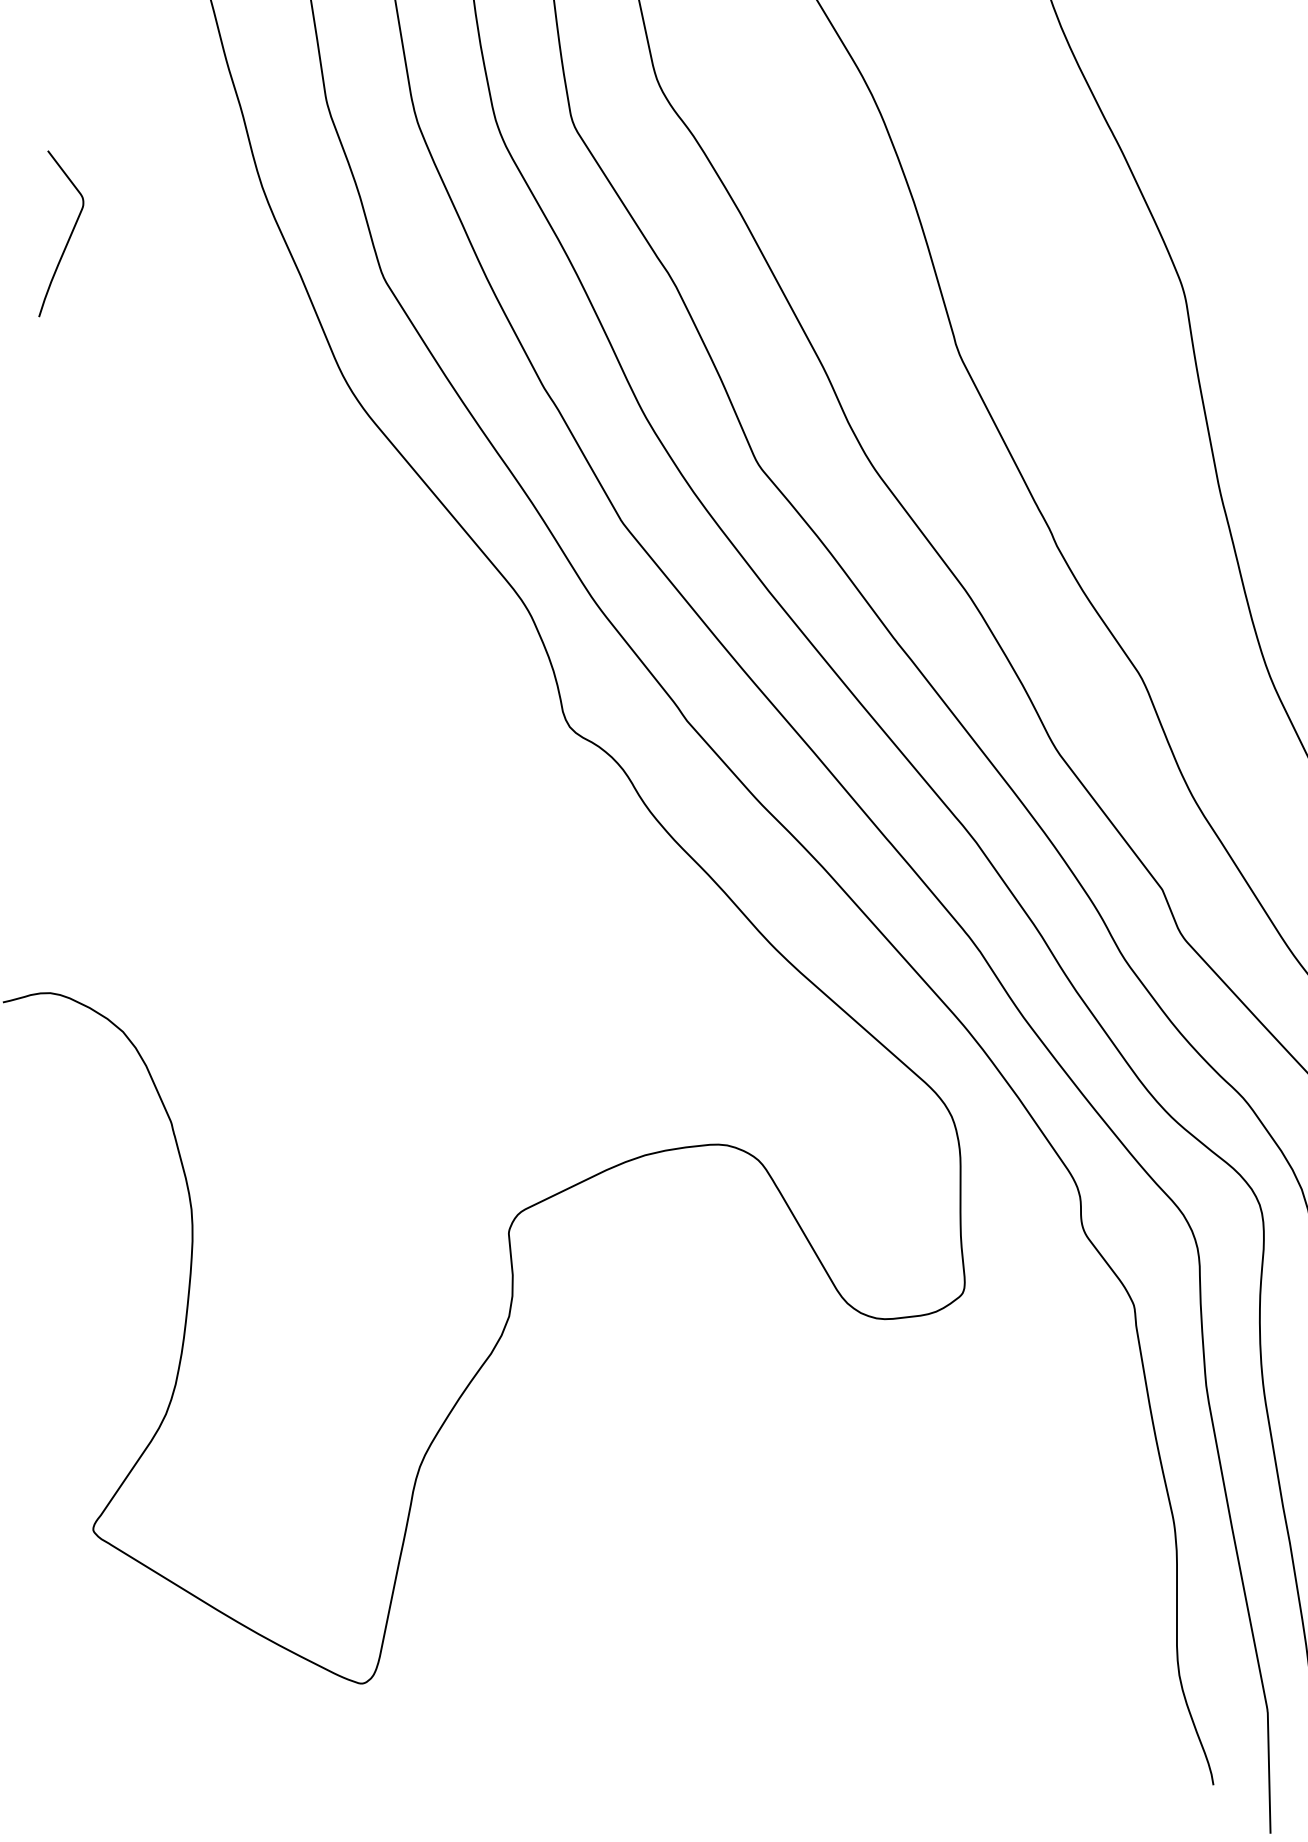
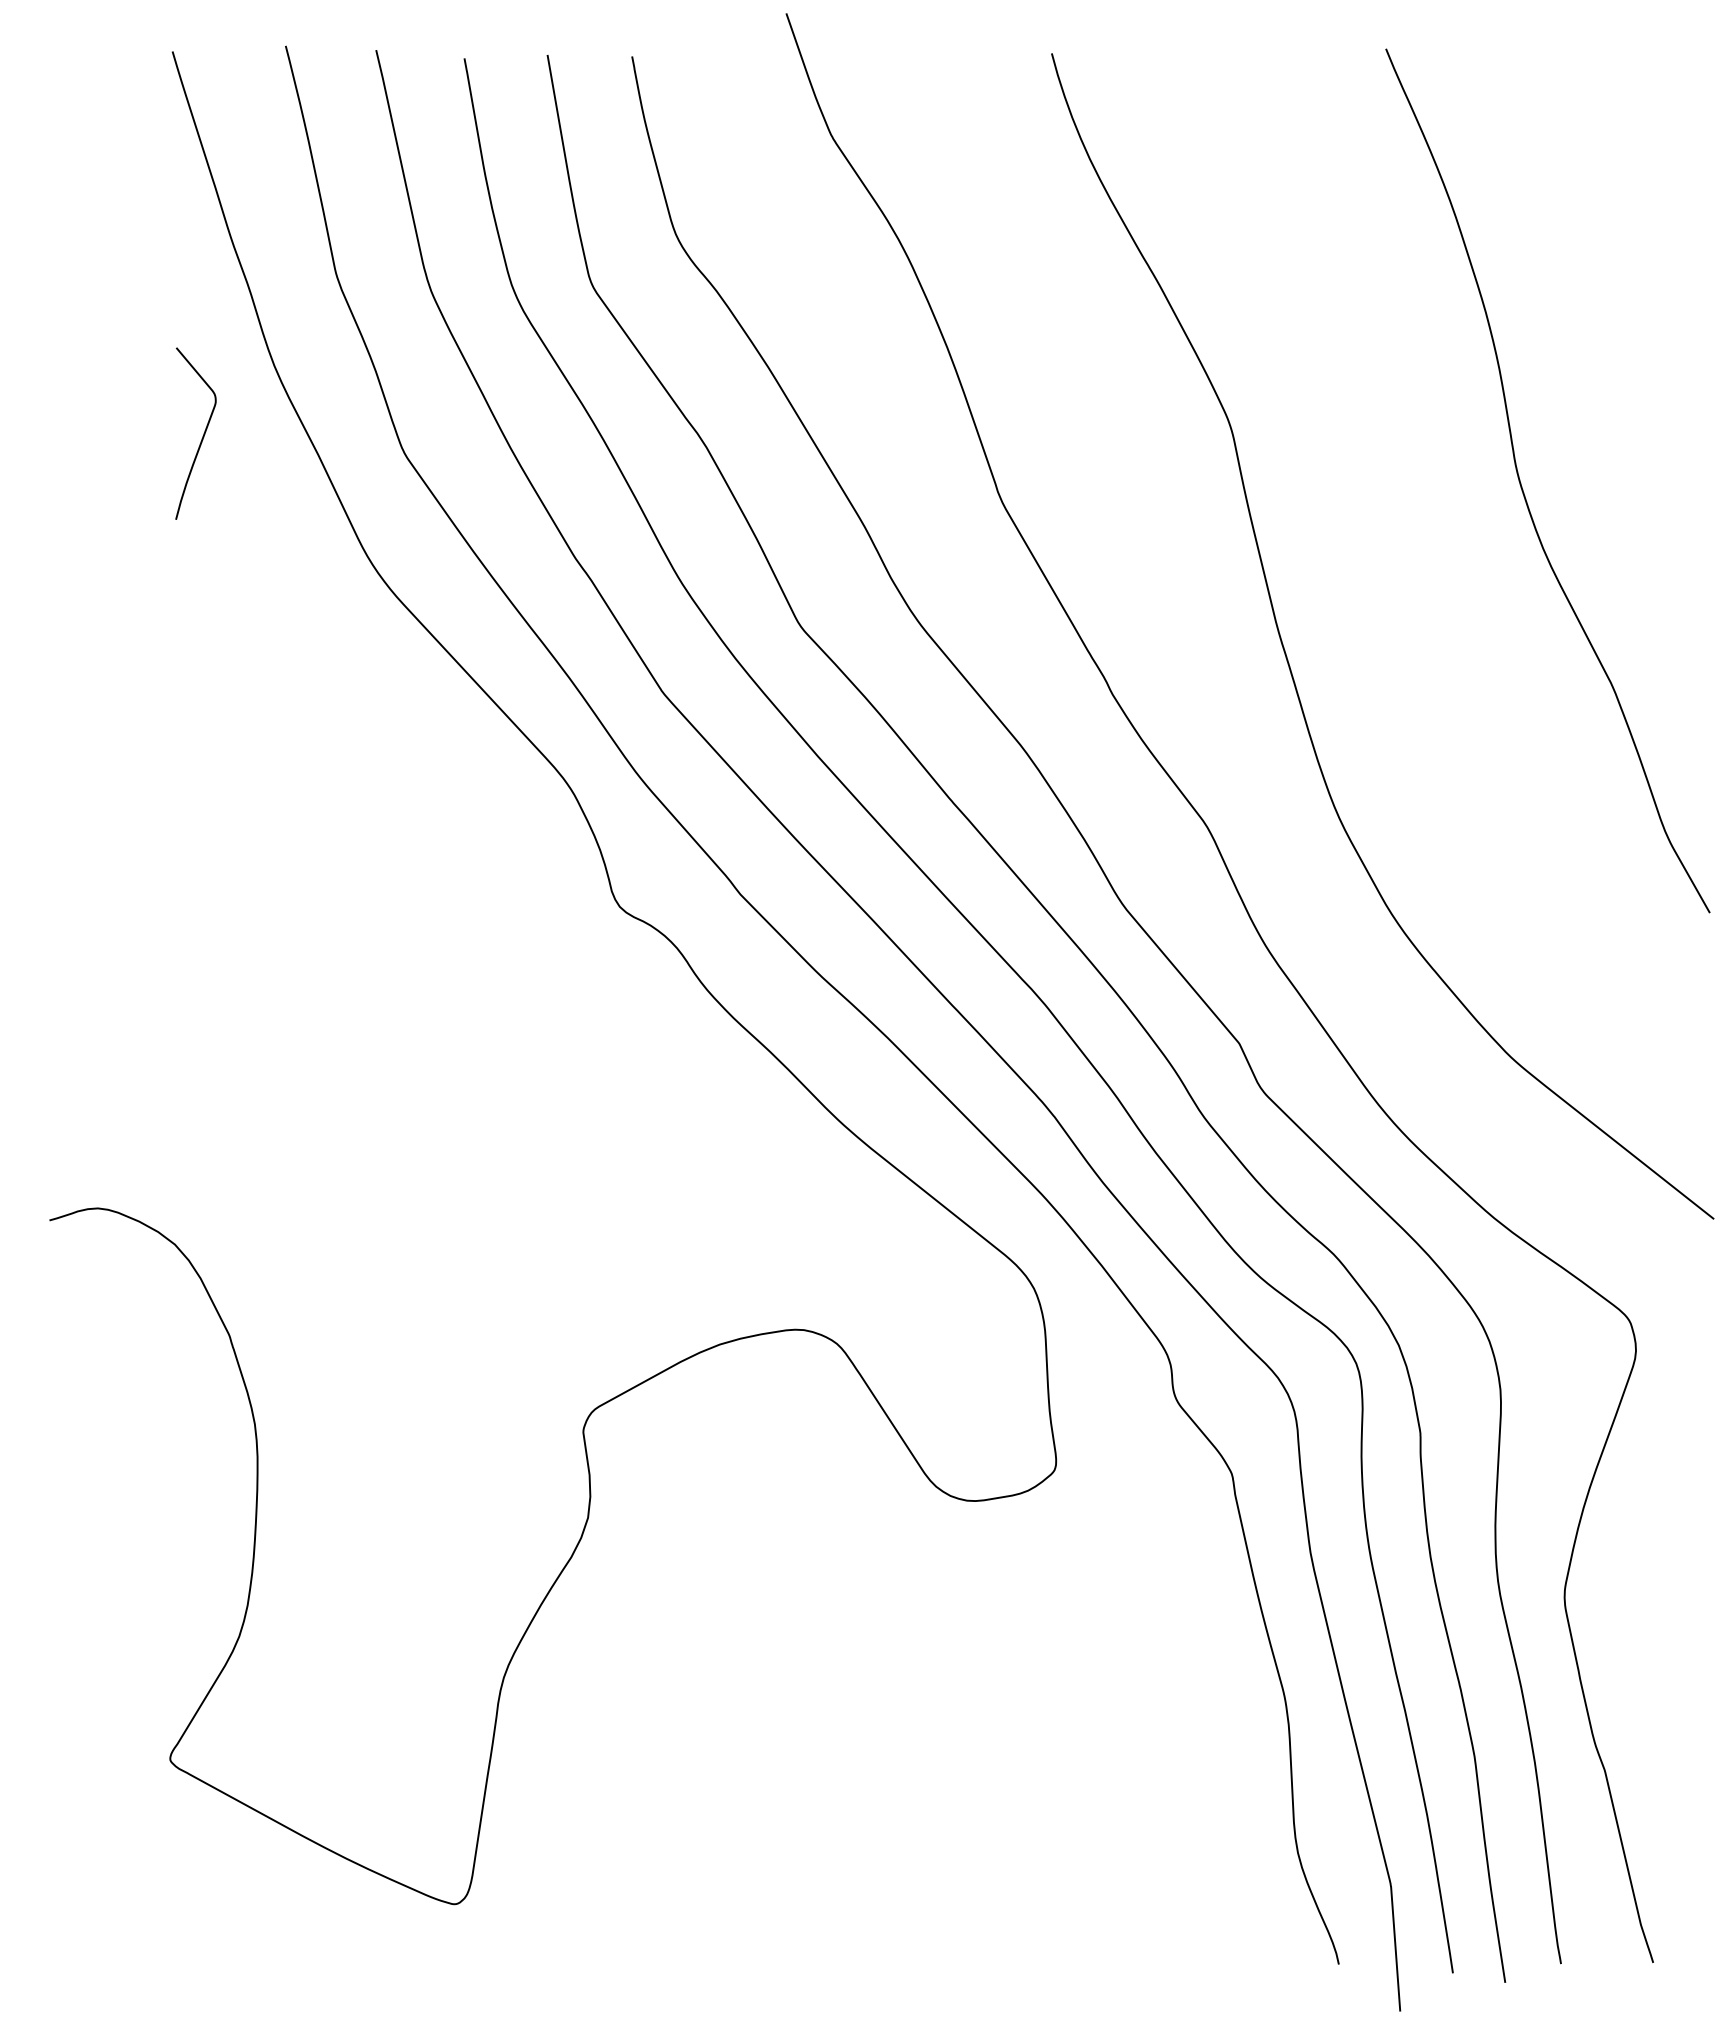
curve: (68, 237) -> (202, 436), moved

